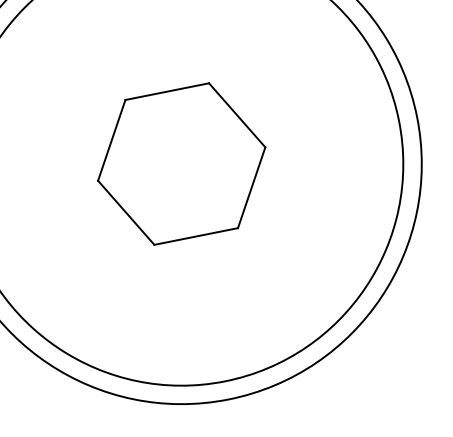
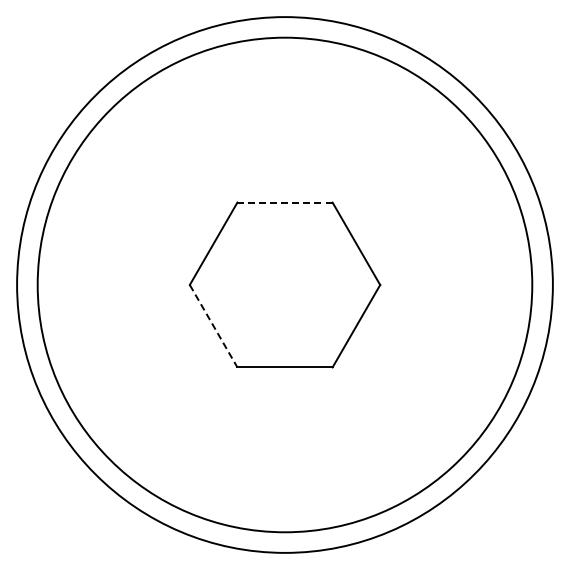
line: (167, 91) -> (285, 202), solid -> dashed
line: (126, 213) -> (213, 326), solid -> dashed

